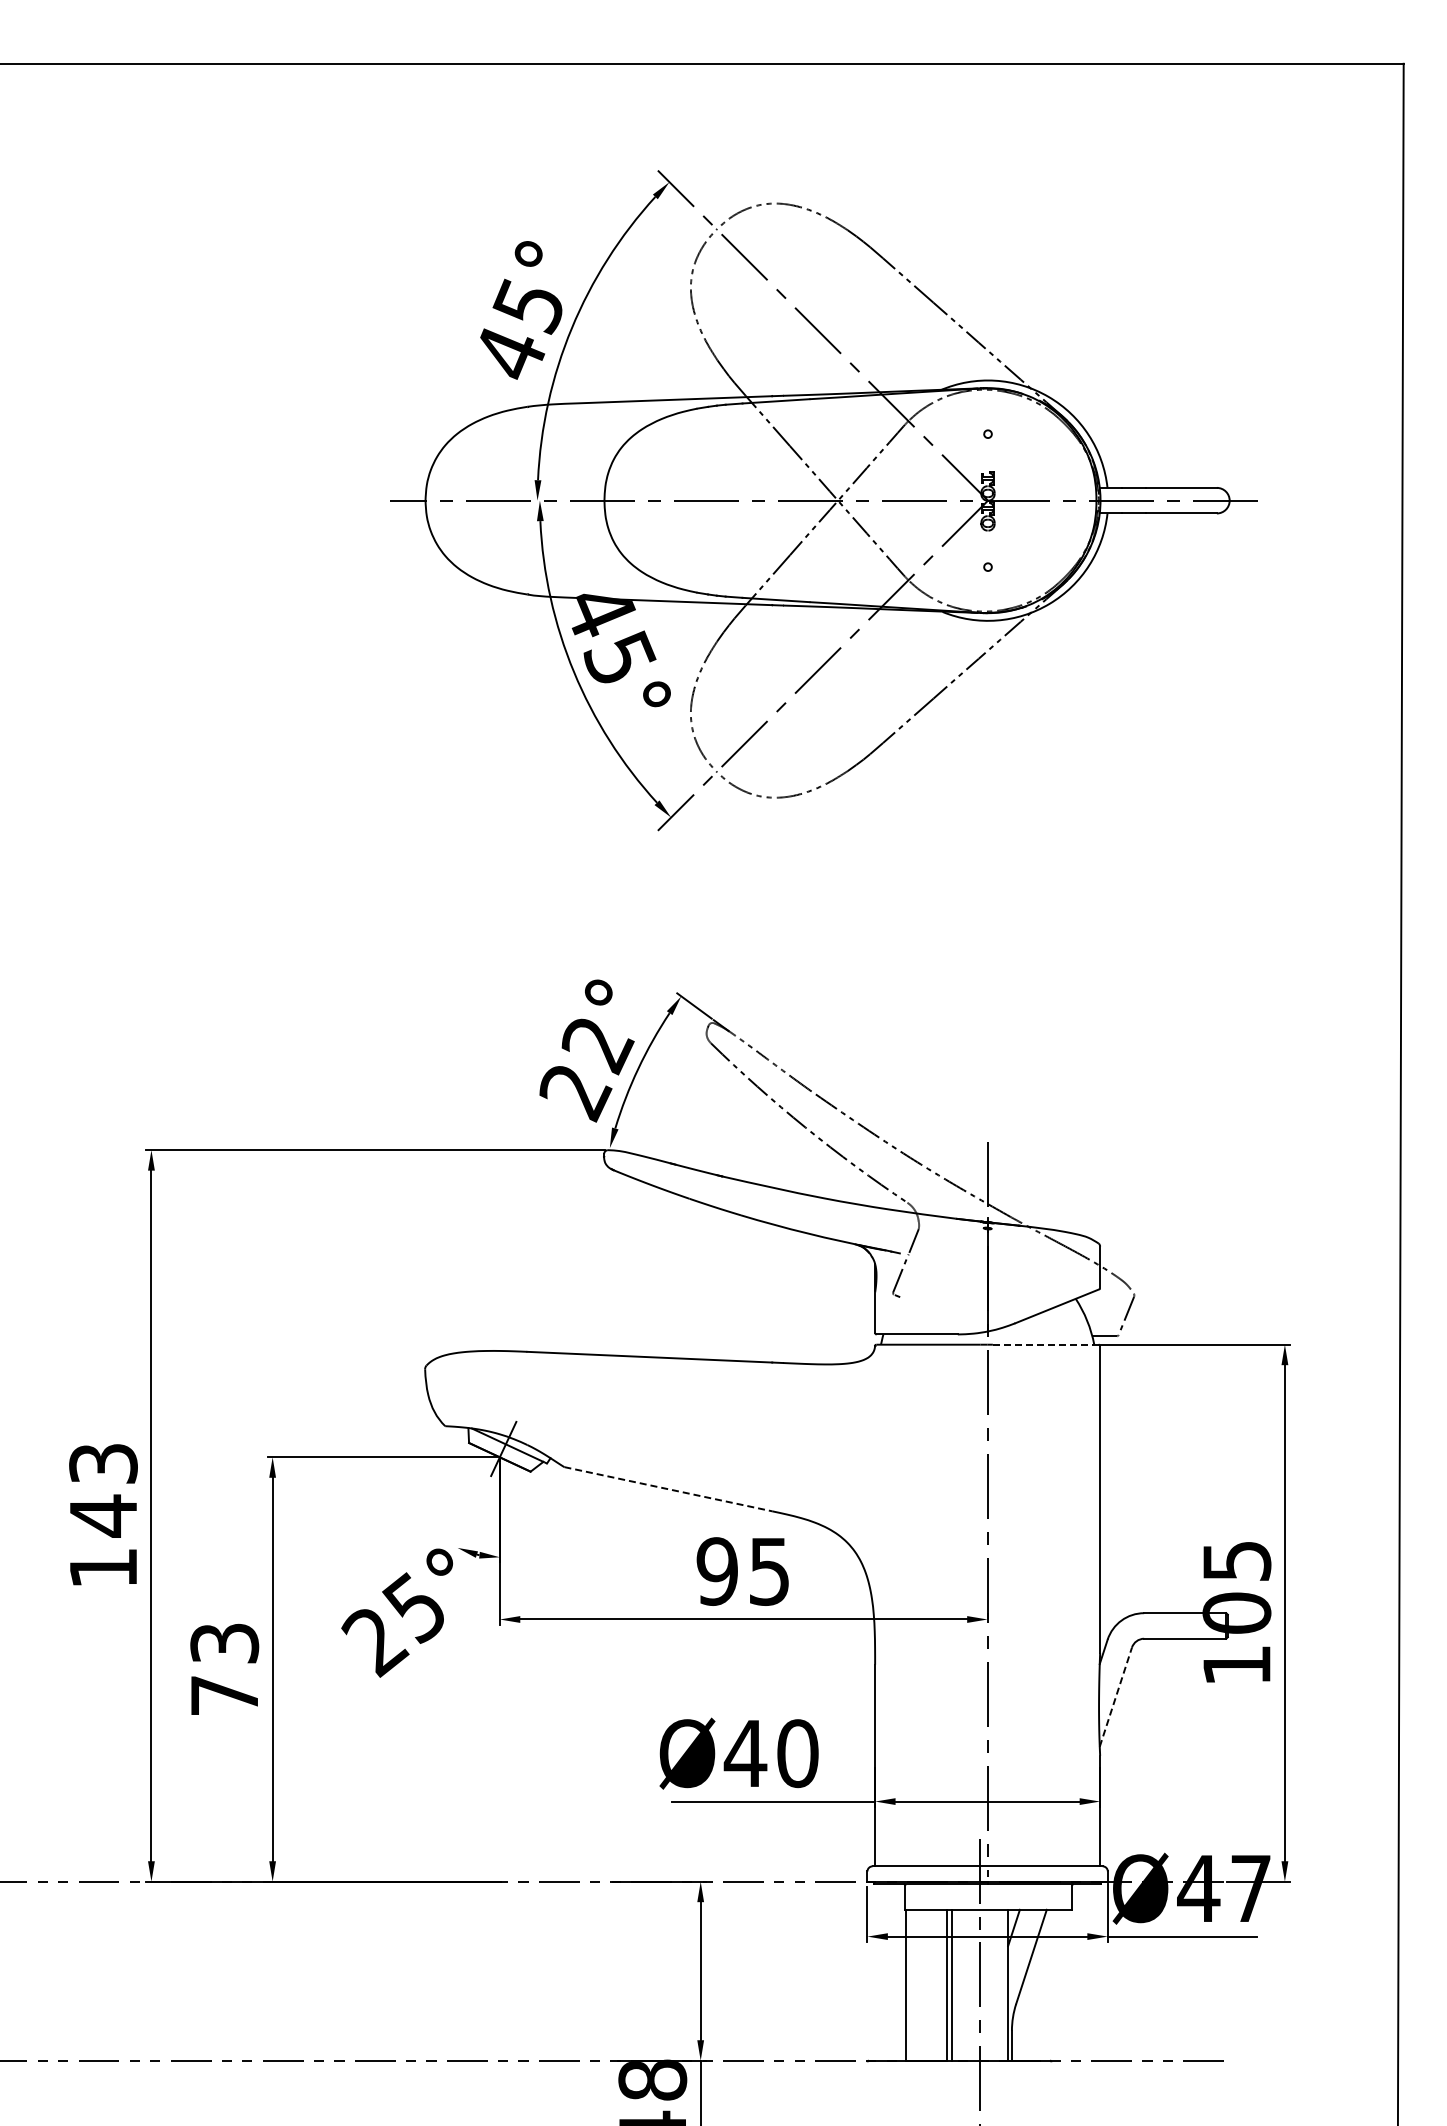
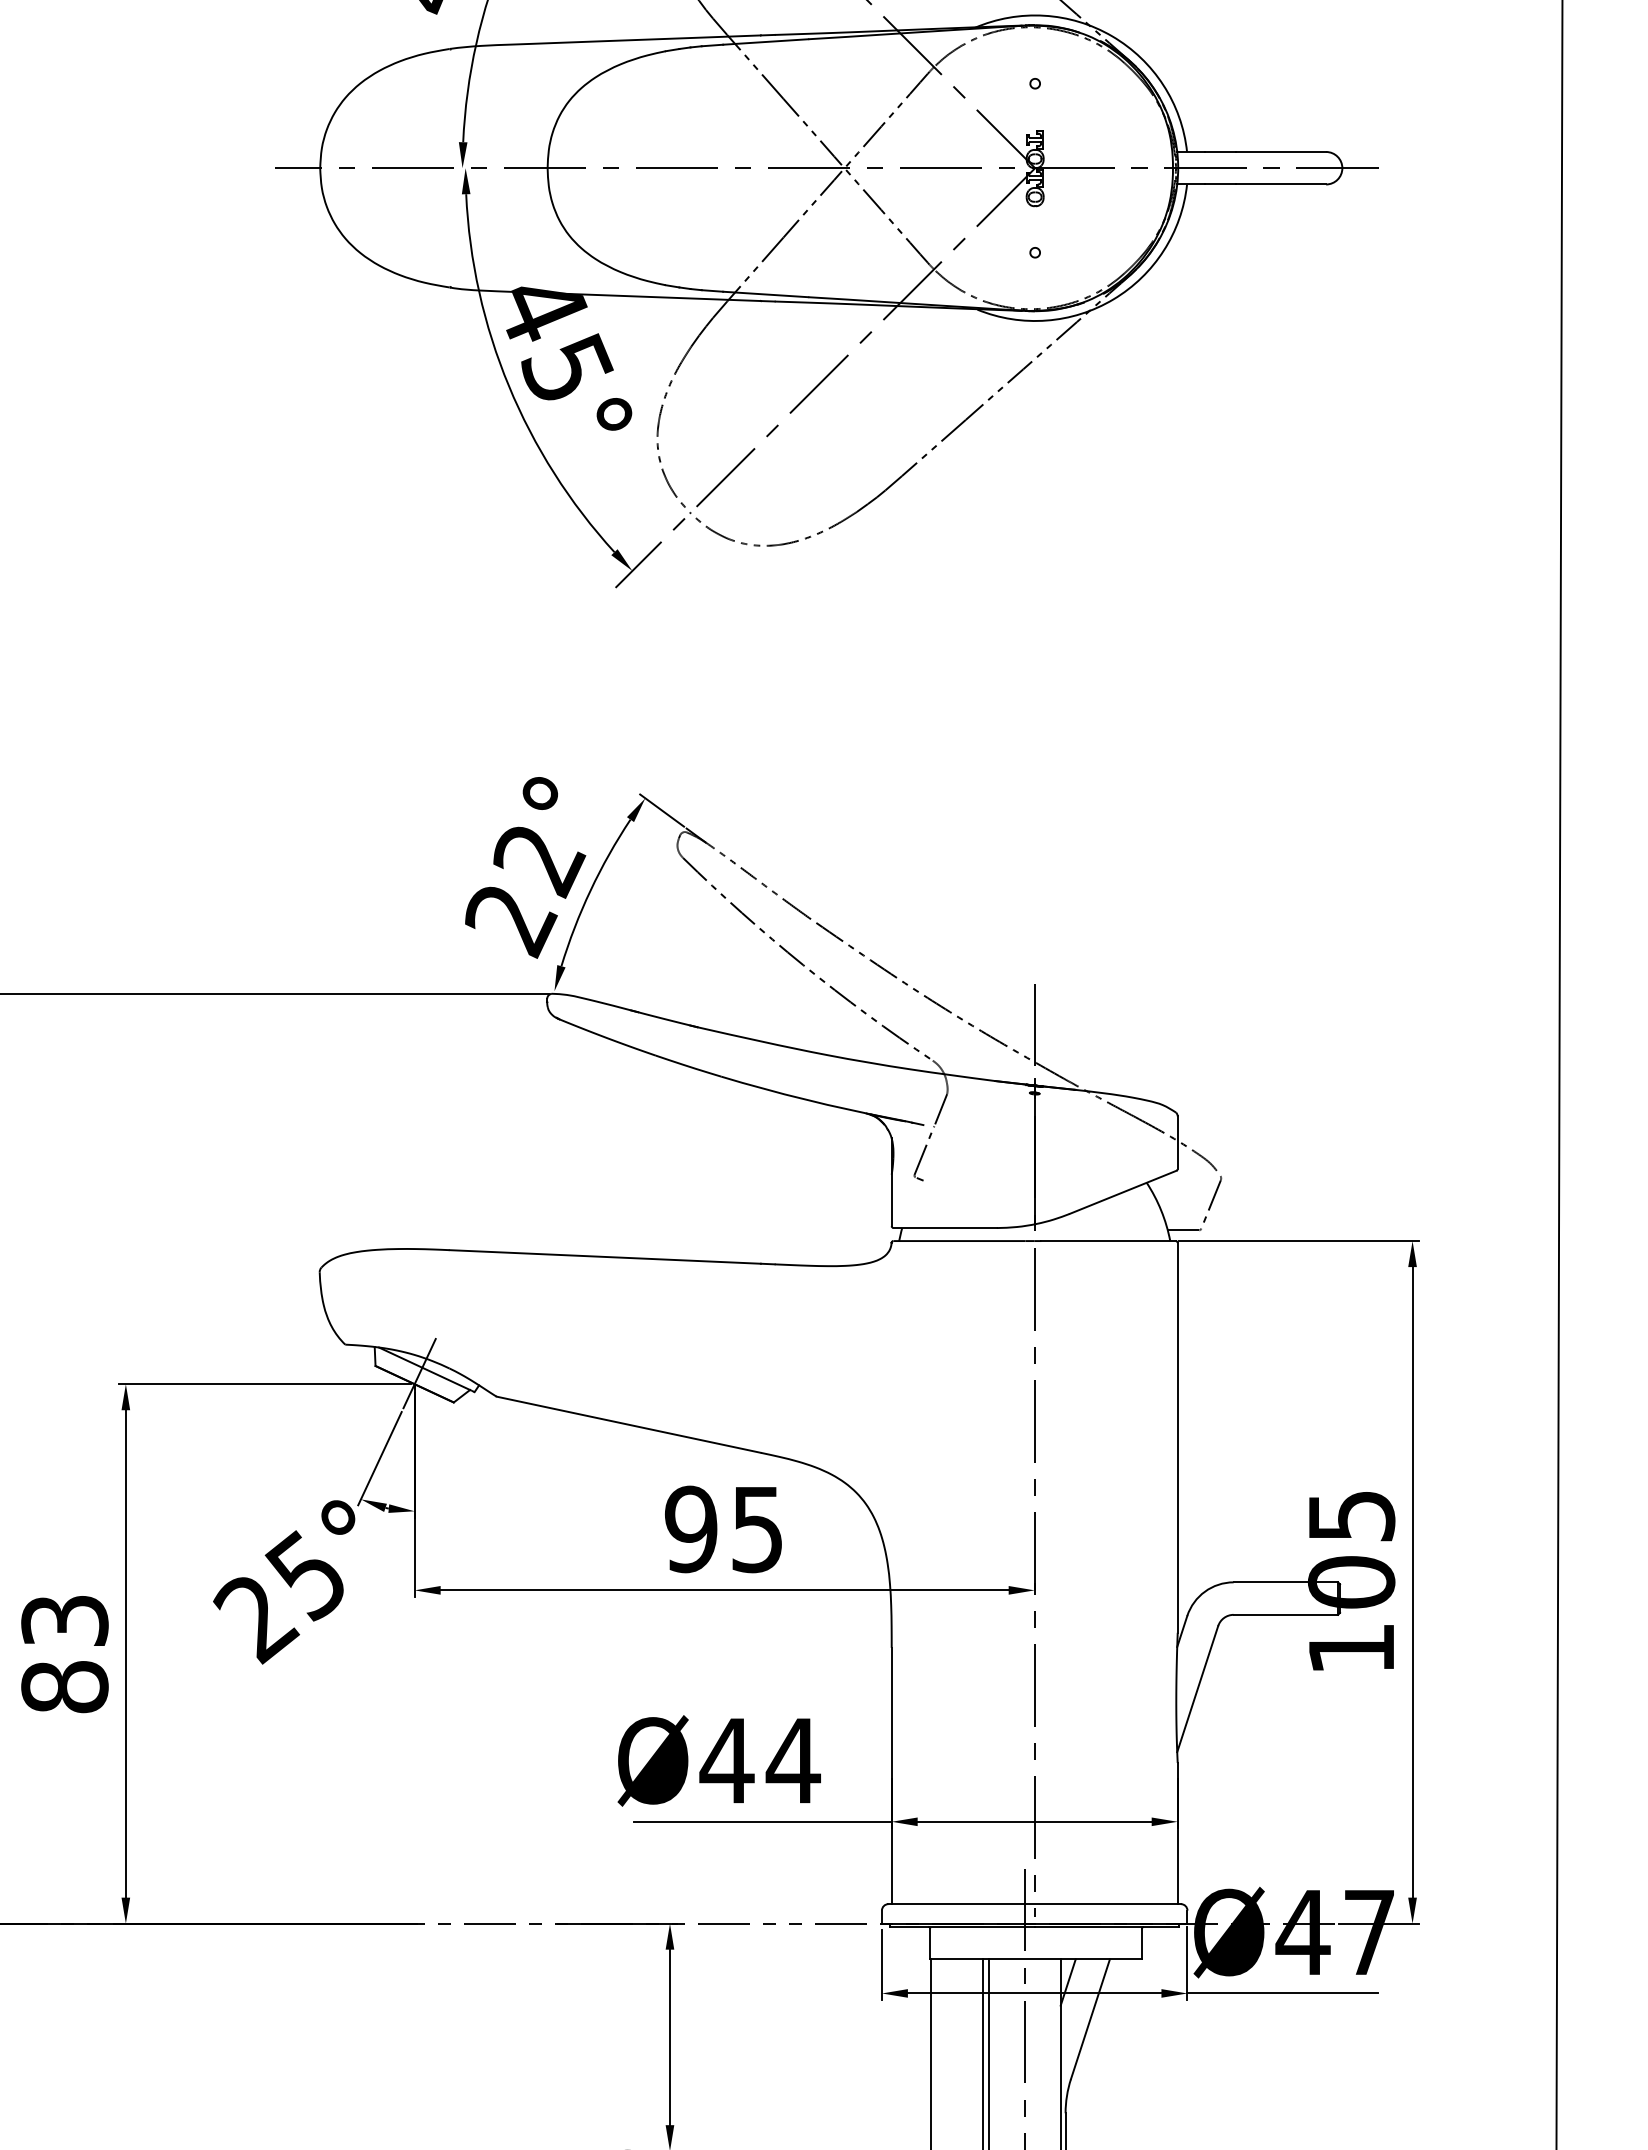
line: (1045, 1344) -> (1108, 1240), dashed -> solid
line: (668, 1489) -> (629, 1425), dashed -> solid
line: (472, 1515) -> (379, 1458), added
text: (224, 1695) -> (64, 1686), 73 -> 83
line: (1116, 1696) -> (1198, 1688), dashed -> solid
text: (797, 1753) -> (793, 1760), Ø40 -> Ø44

